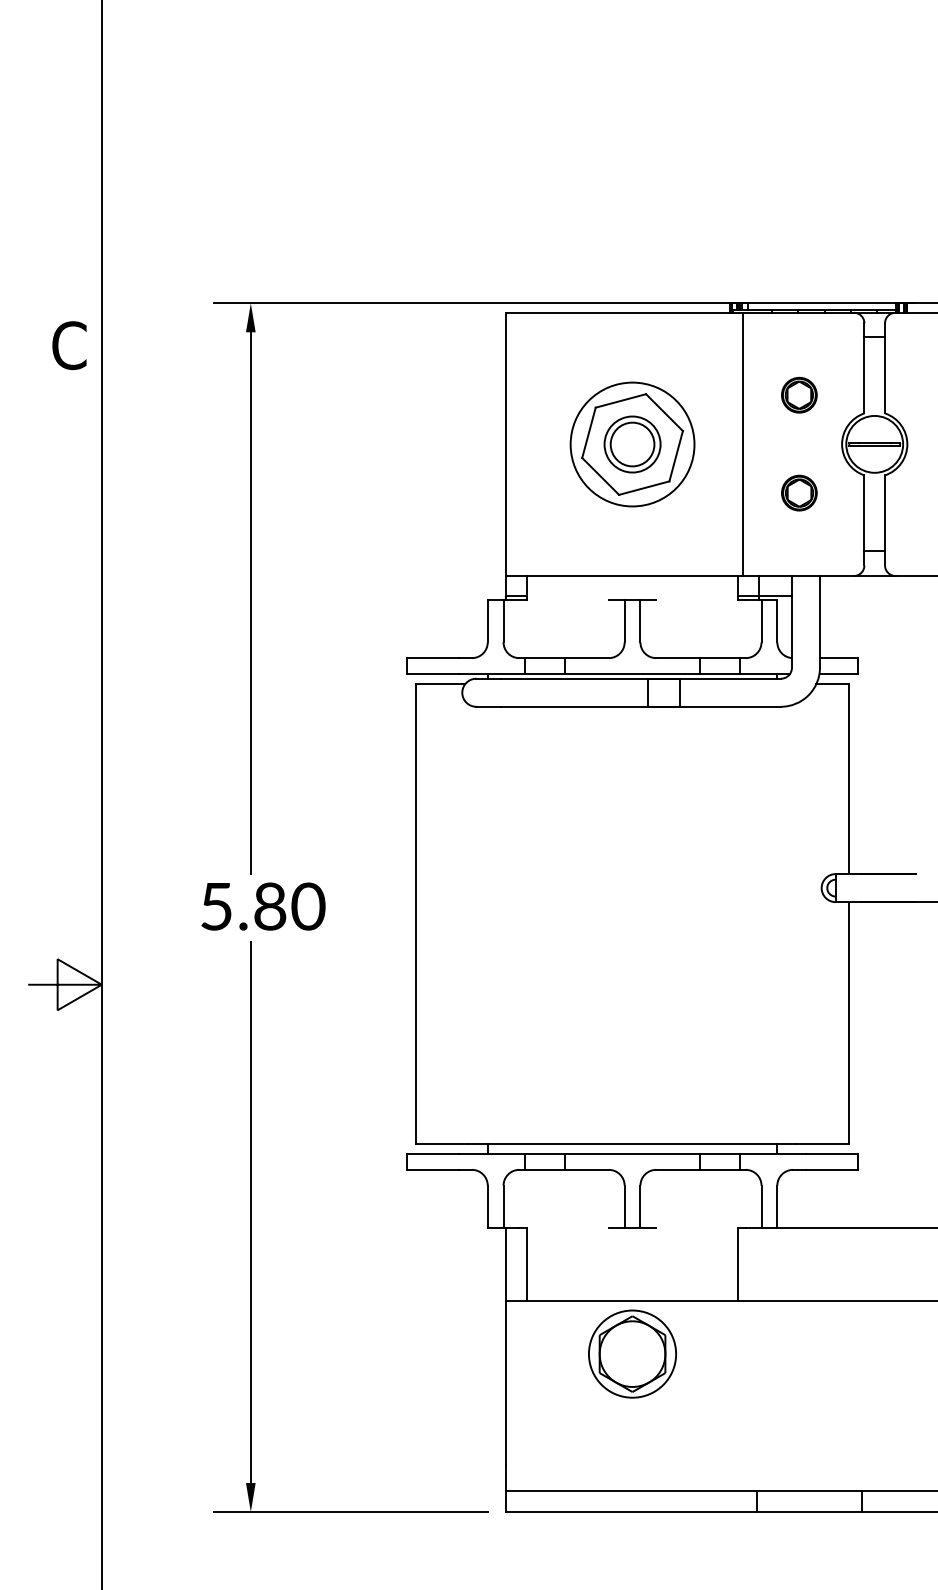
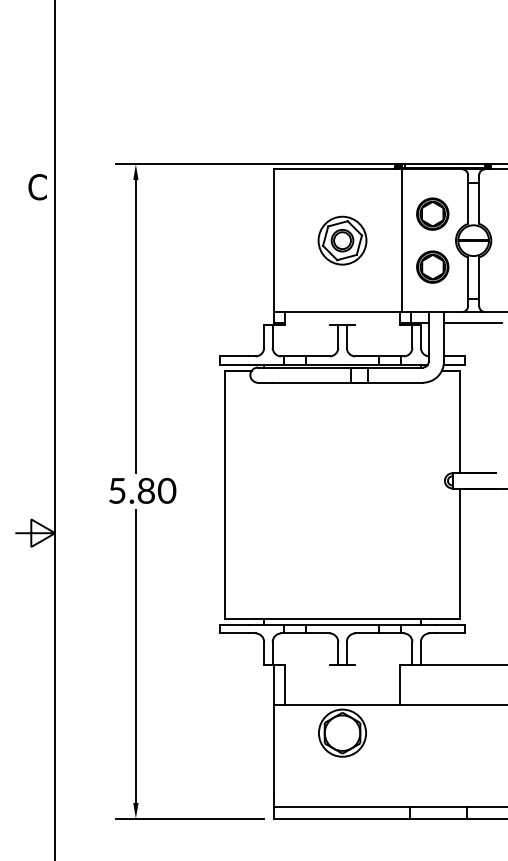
part: (798, 394) -> (432, 213), size x1.67
part: (632, 444) -> (342, 240), size x0.71
part: (798, 492) -> (432, 266), size x1.67
line: (872, 595) -> (472, 322), added

